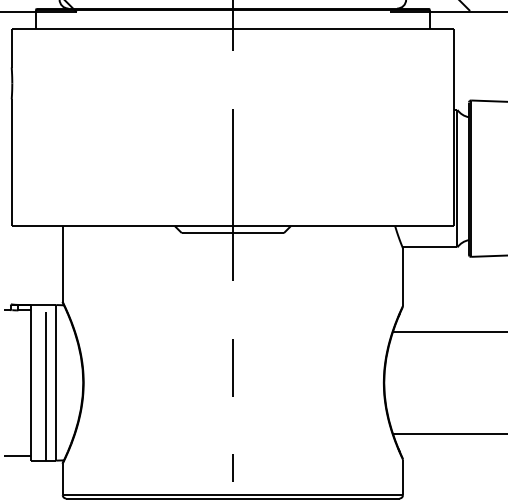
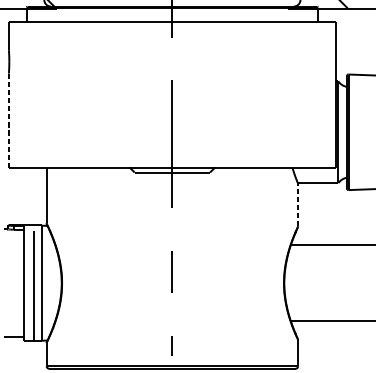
line: (11, 162) -> (8, 120), solid -> dashed
line: (403, 277) -> (298, 205), solid -> dashed

